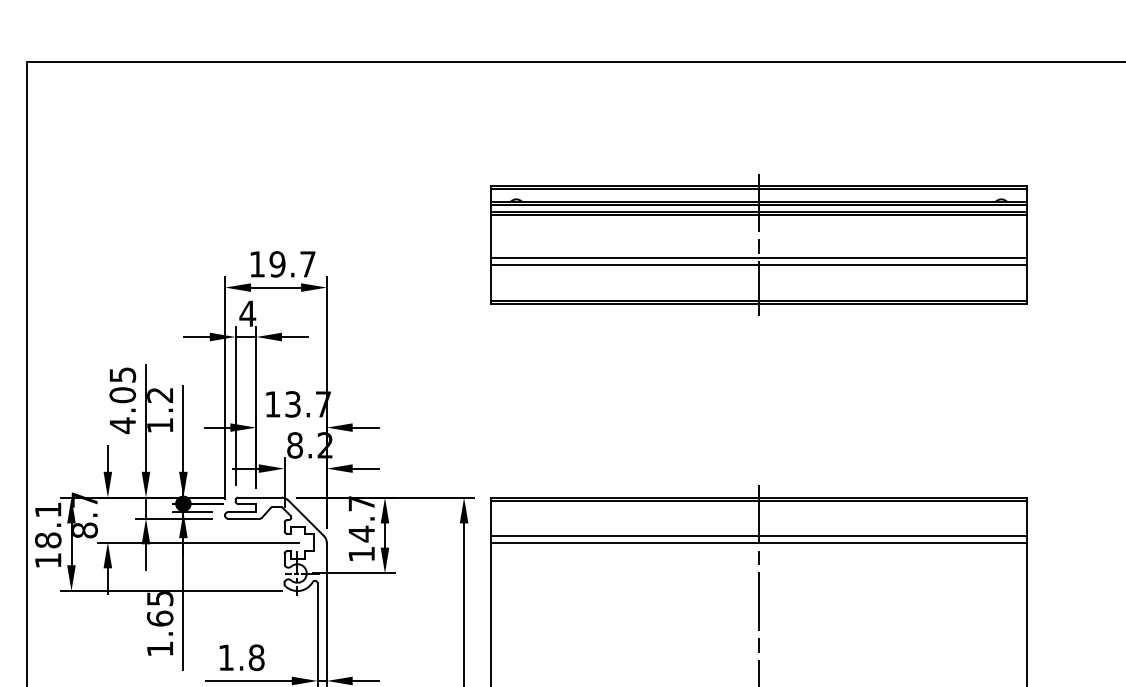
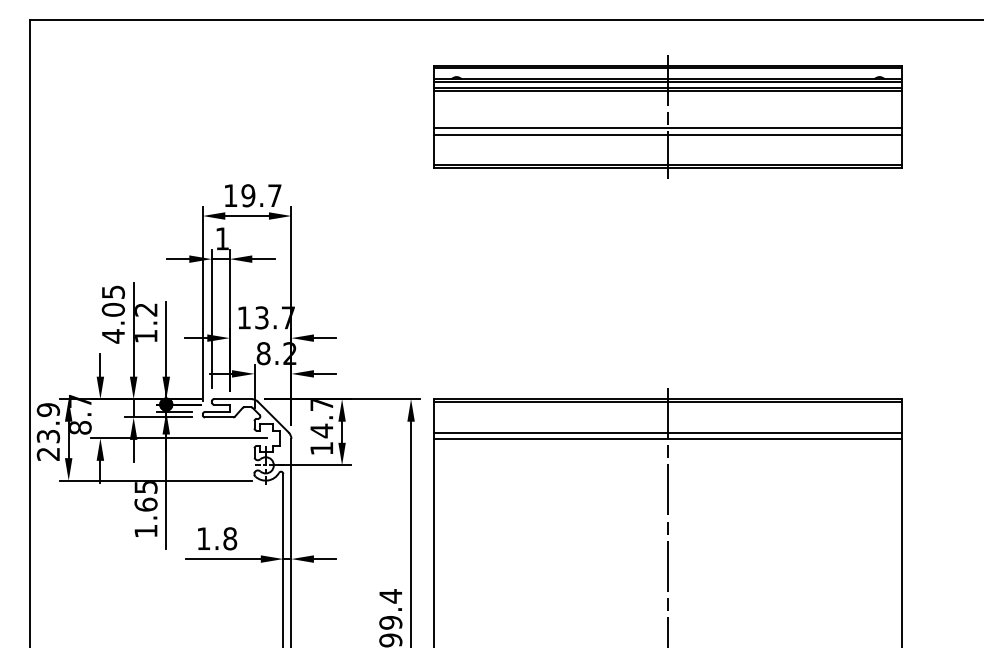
part: (758, 244) -> (667, 116), moved
text: (247, 313) -> (222, 238), 4 -> 1
text: (48, 534) -> (48, 431), 18.1 -> 23.9

